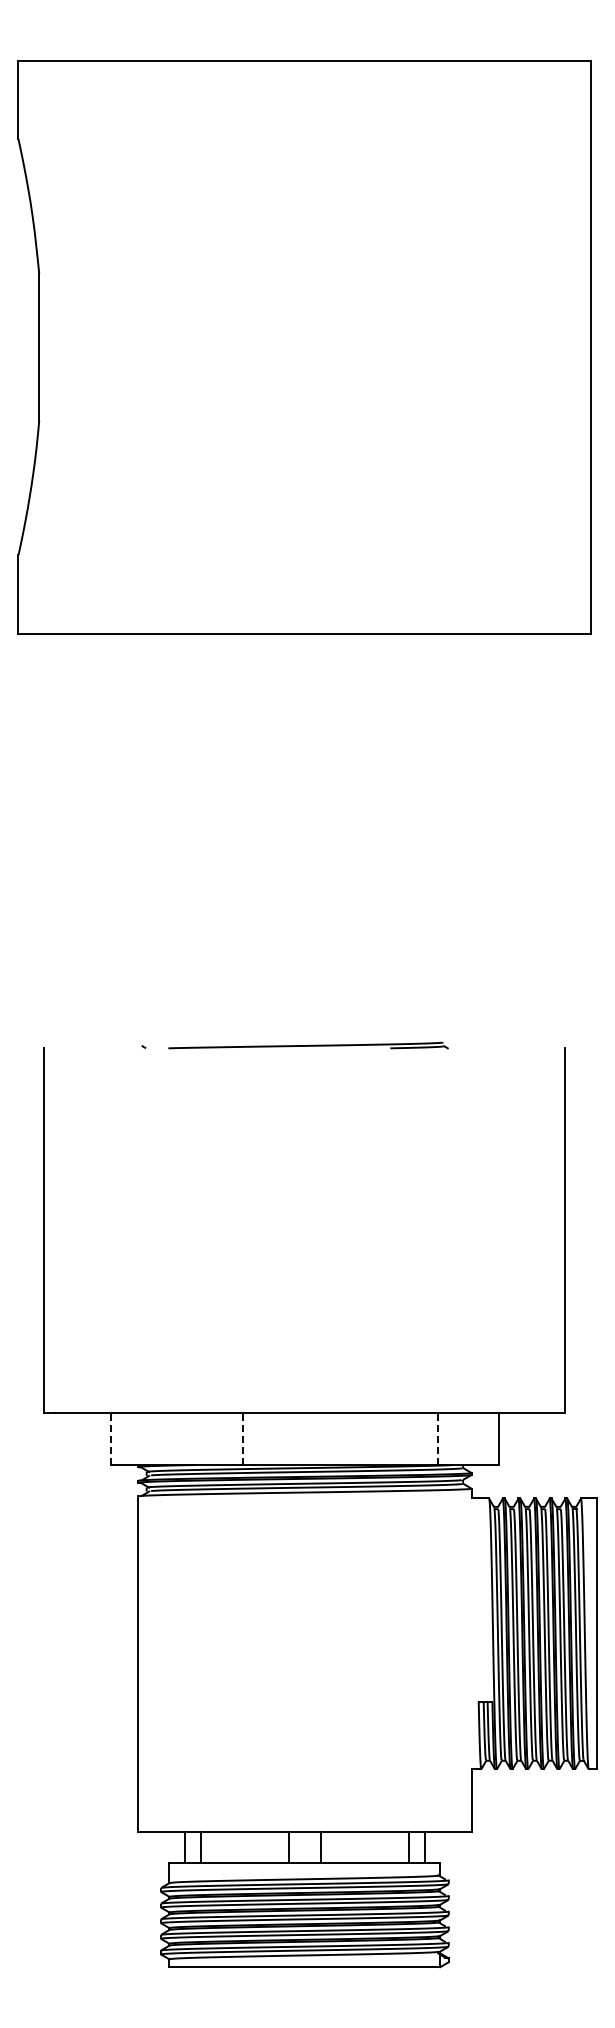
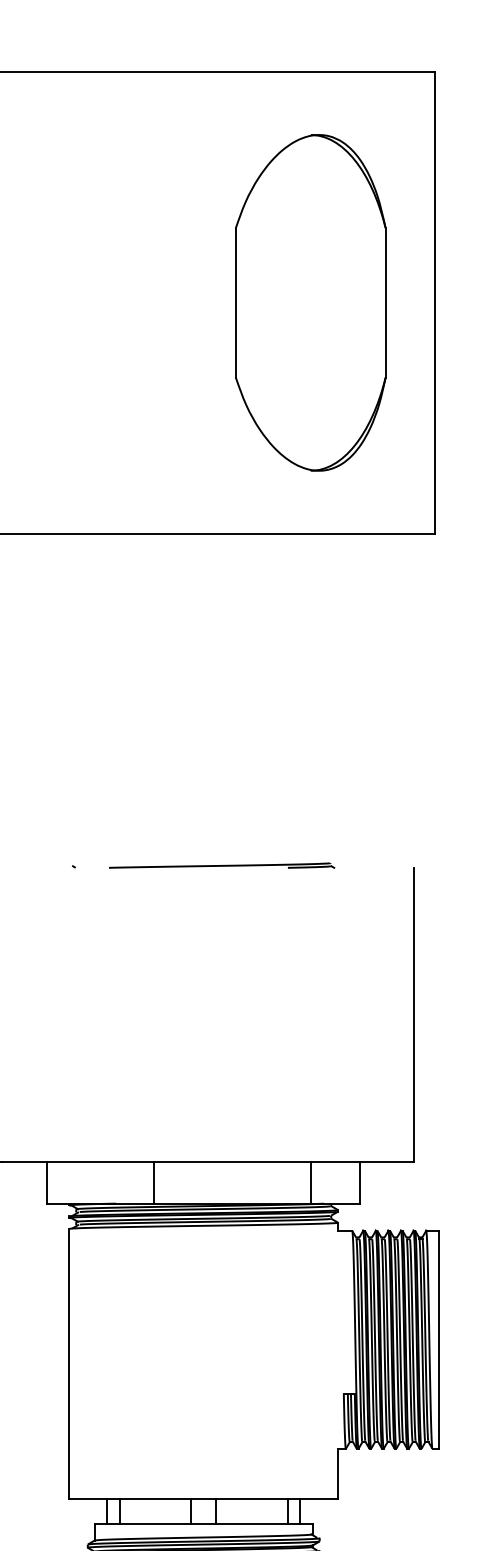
part: (437, 347) -> (310, 303), added
part: (308, 1045) -> (221, 865), moved
line: (110, 1438) -> (47, 1182), dashed -> solid
line: (243, 1438) -> (154, 1182), dashed -> solid
line: (437, 1438) -> (310, 1182), dashed -> solid

